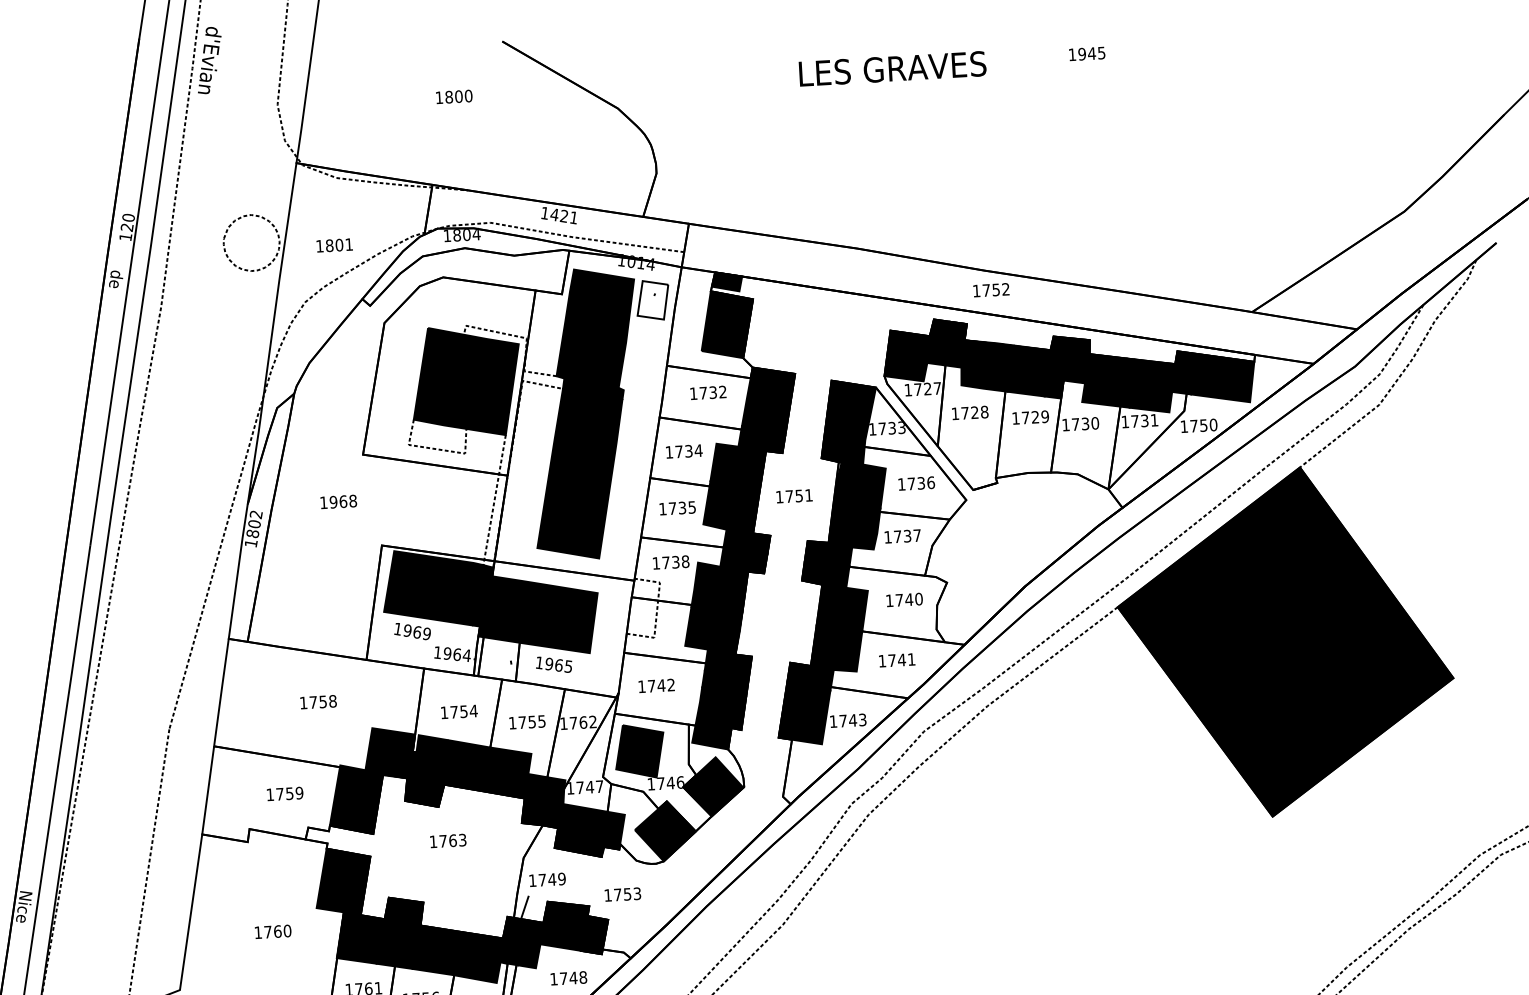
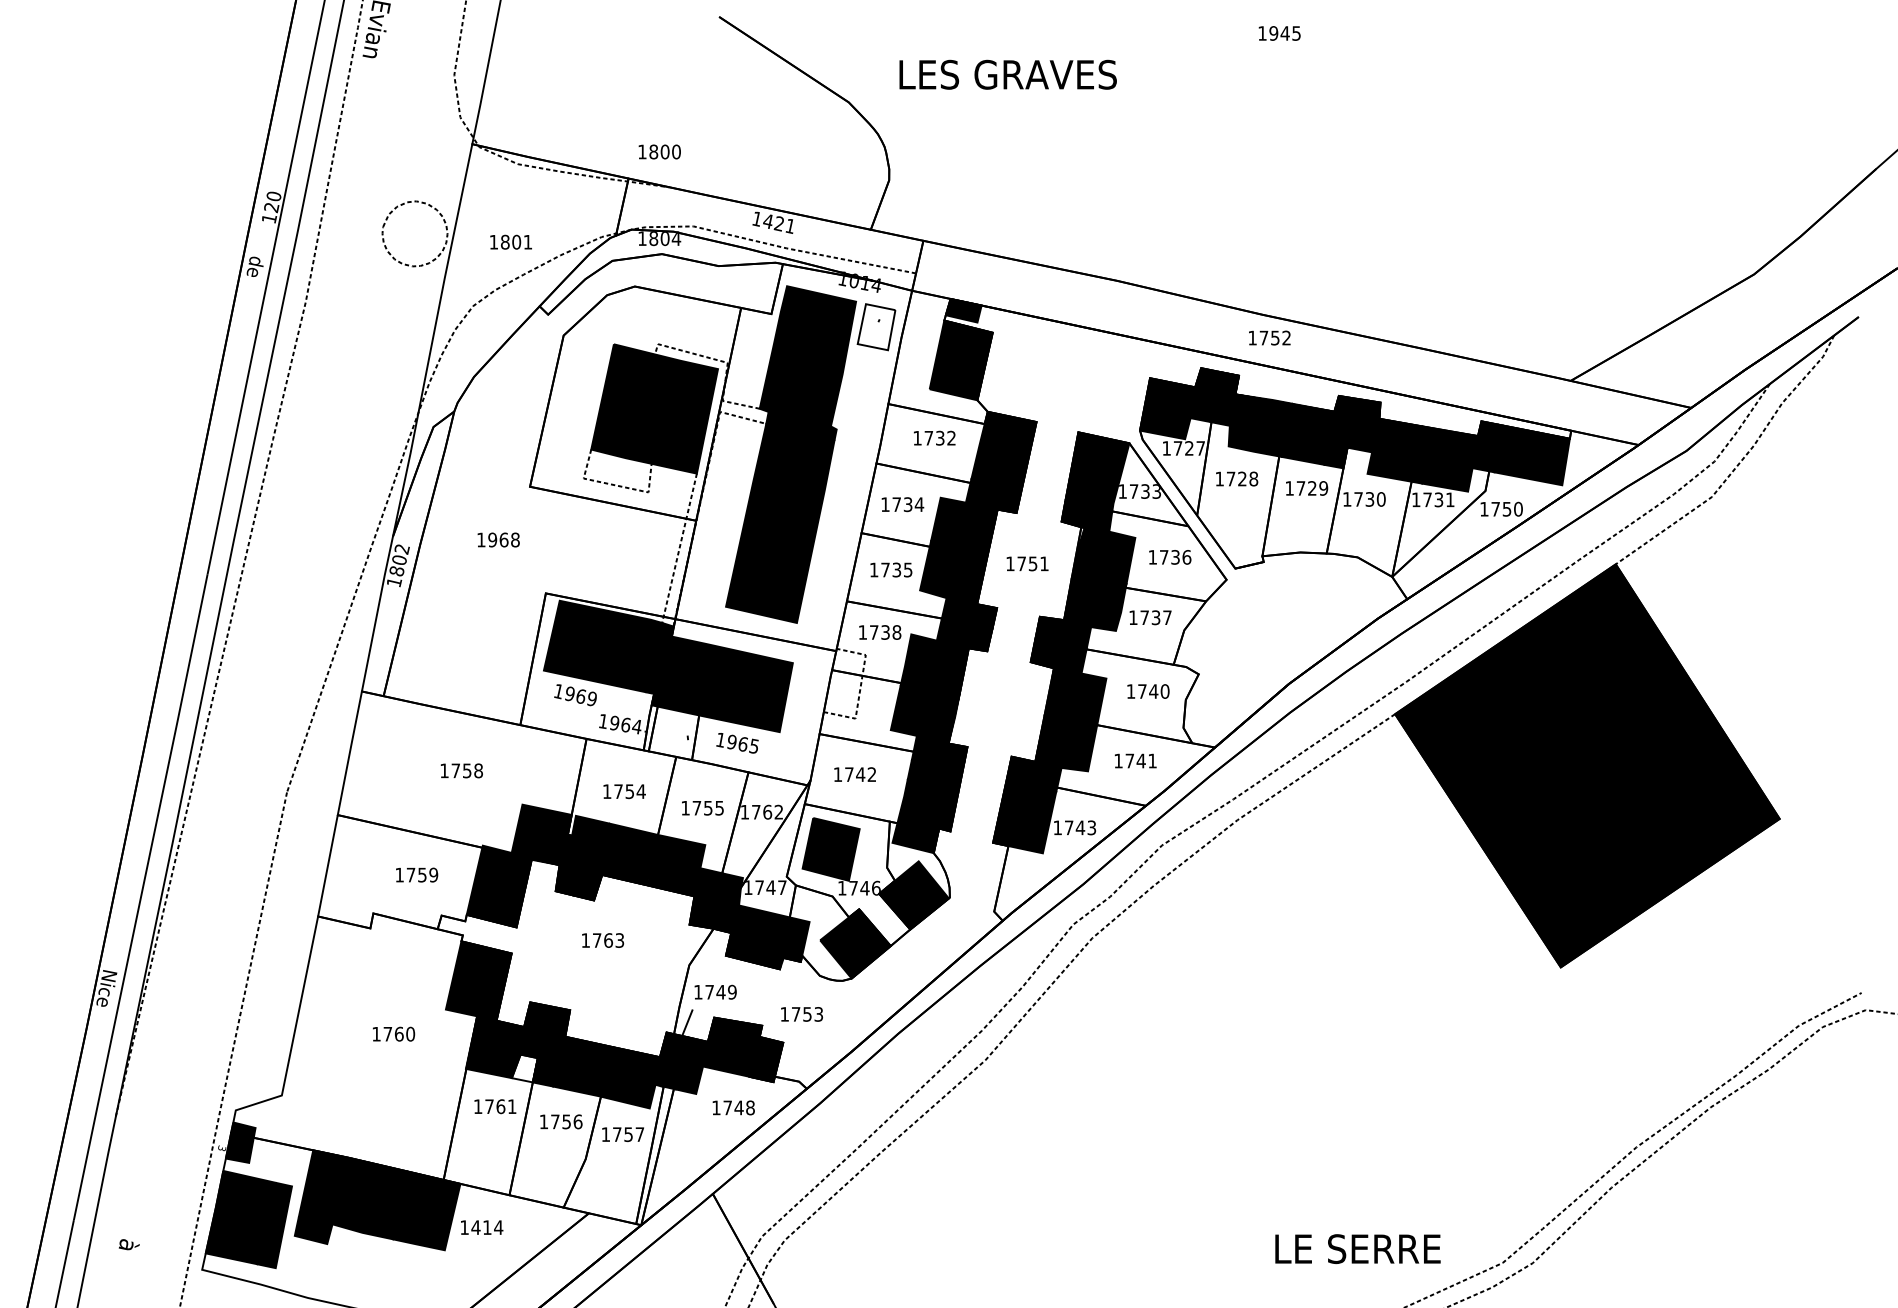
text: (1087, 53) -> (1279, 33), moved
text: (892, 68) -> (1007, 74), moved
text: (454, 96) -> (659, 151), moved
fill: (387, 954) -> (524, 1068), removed

